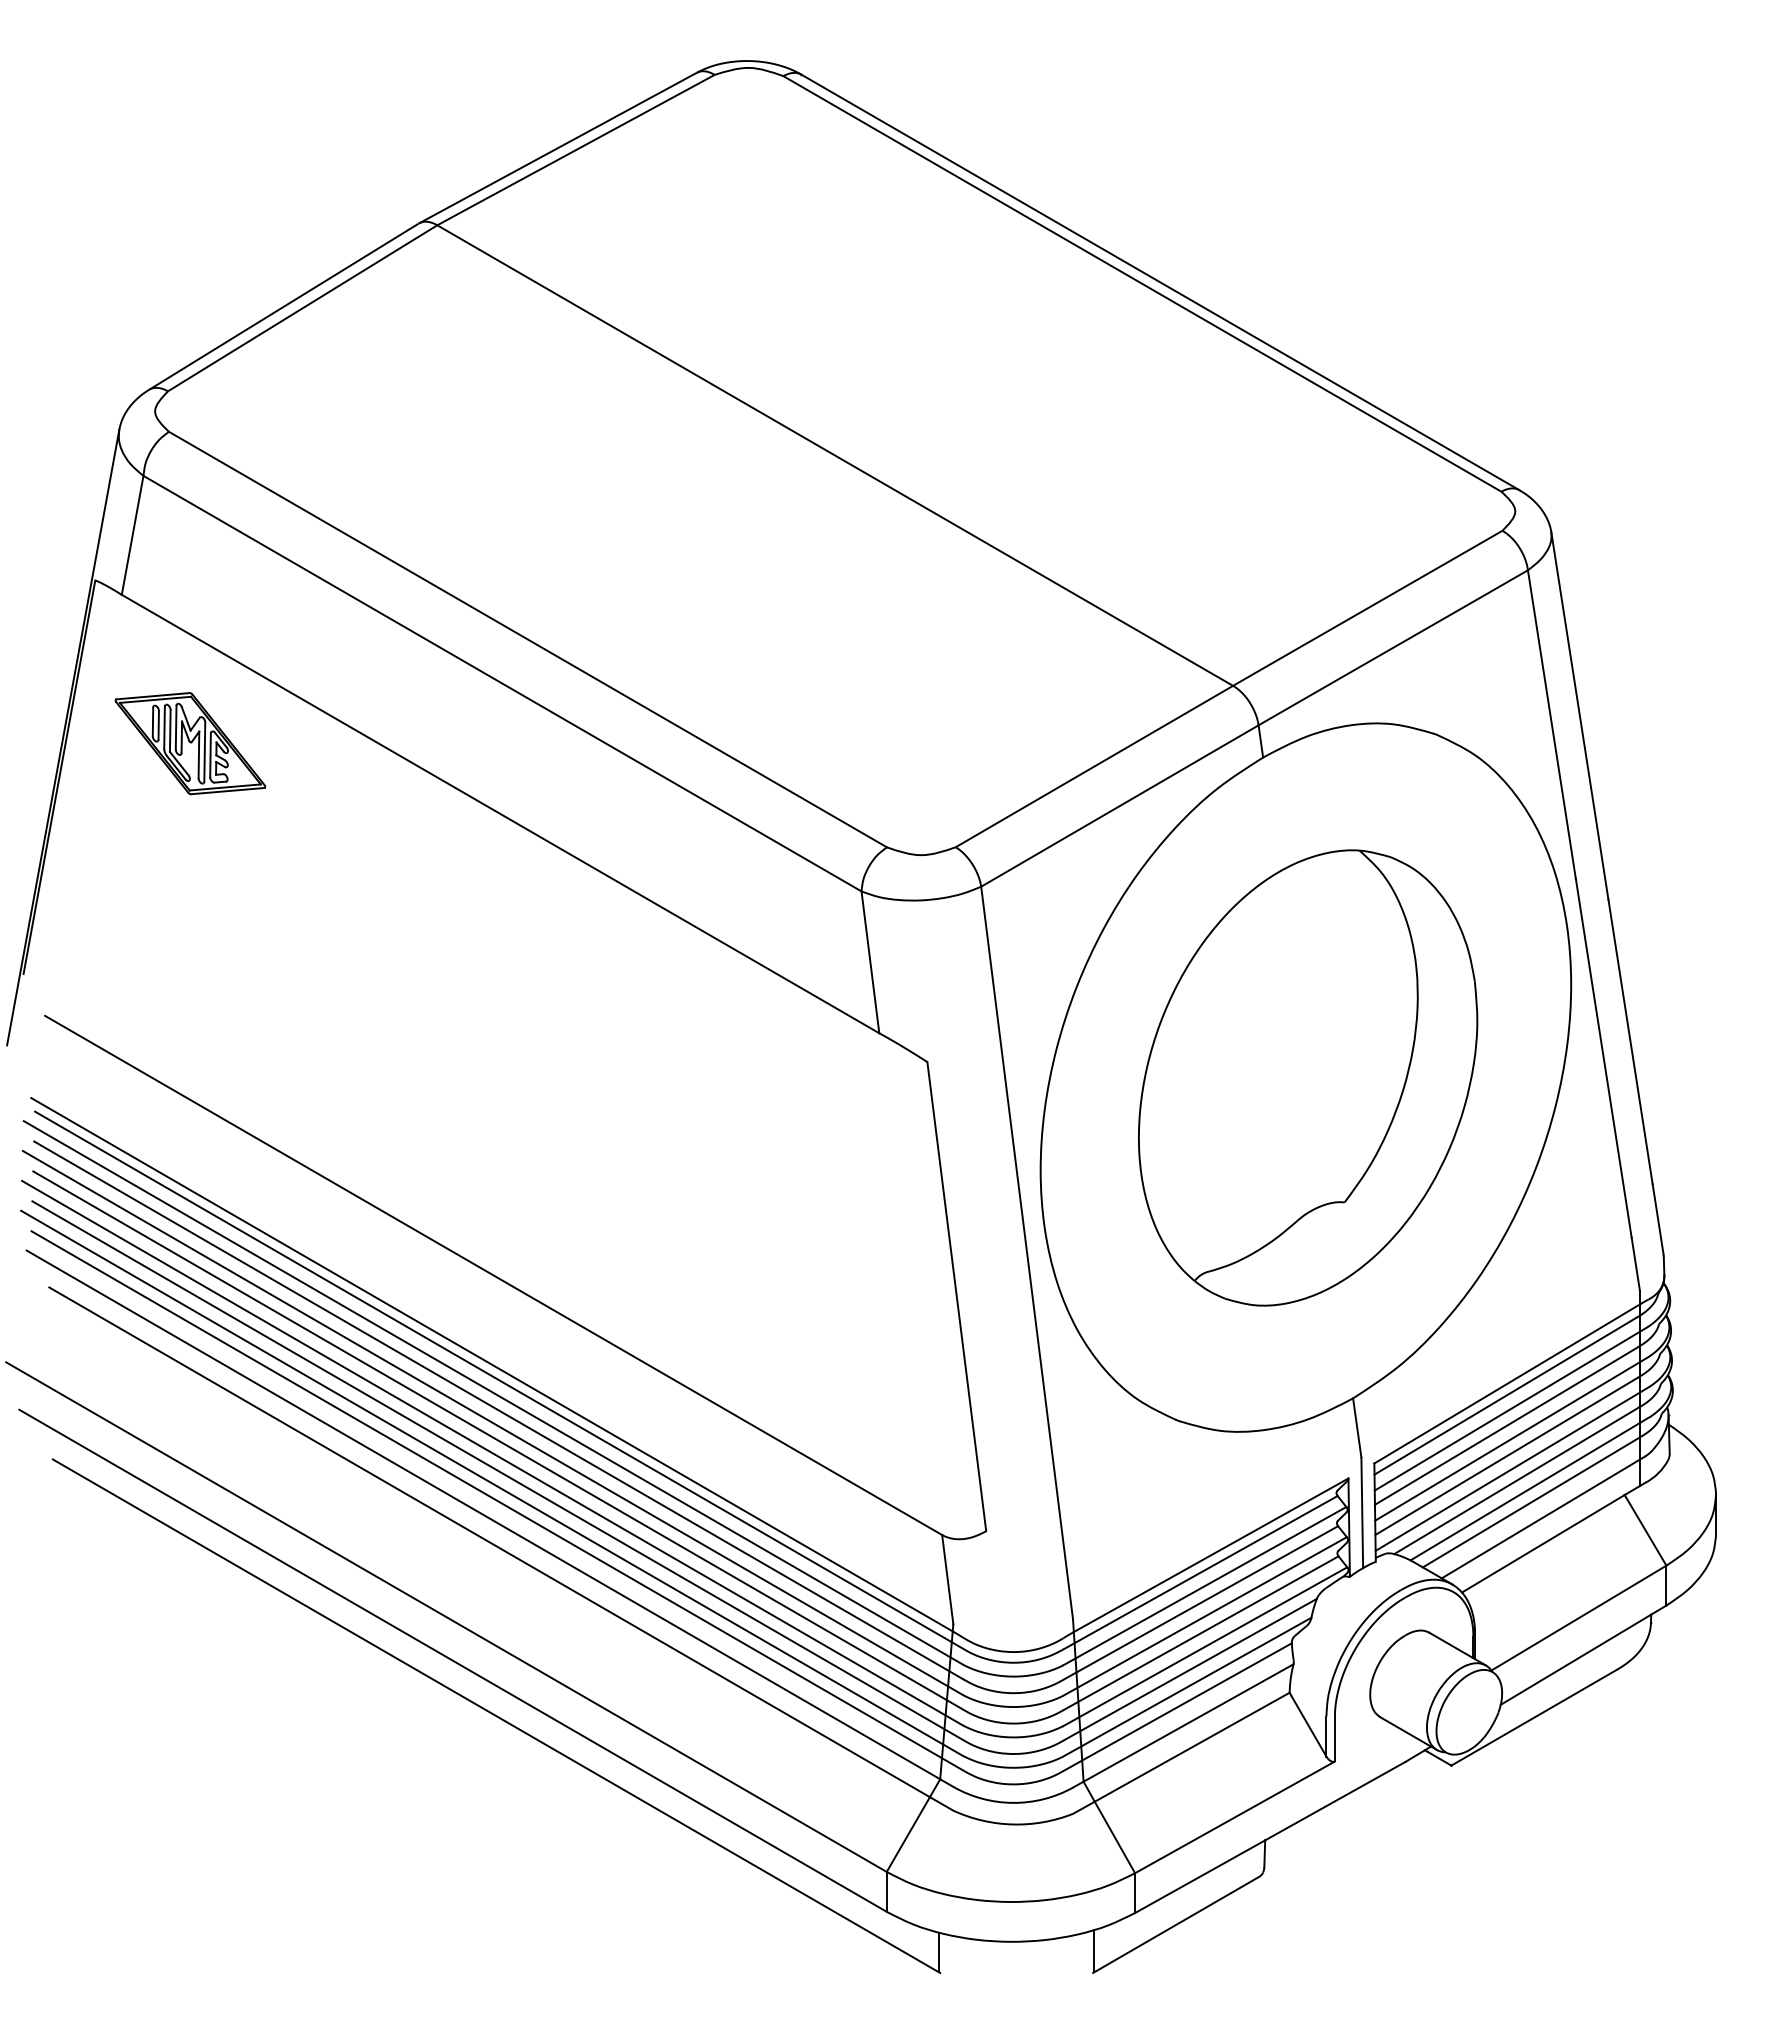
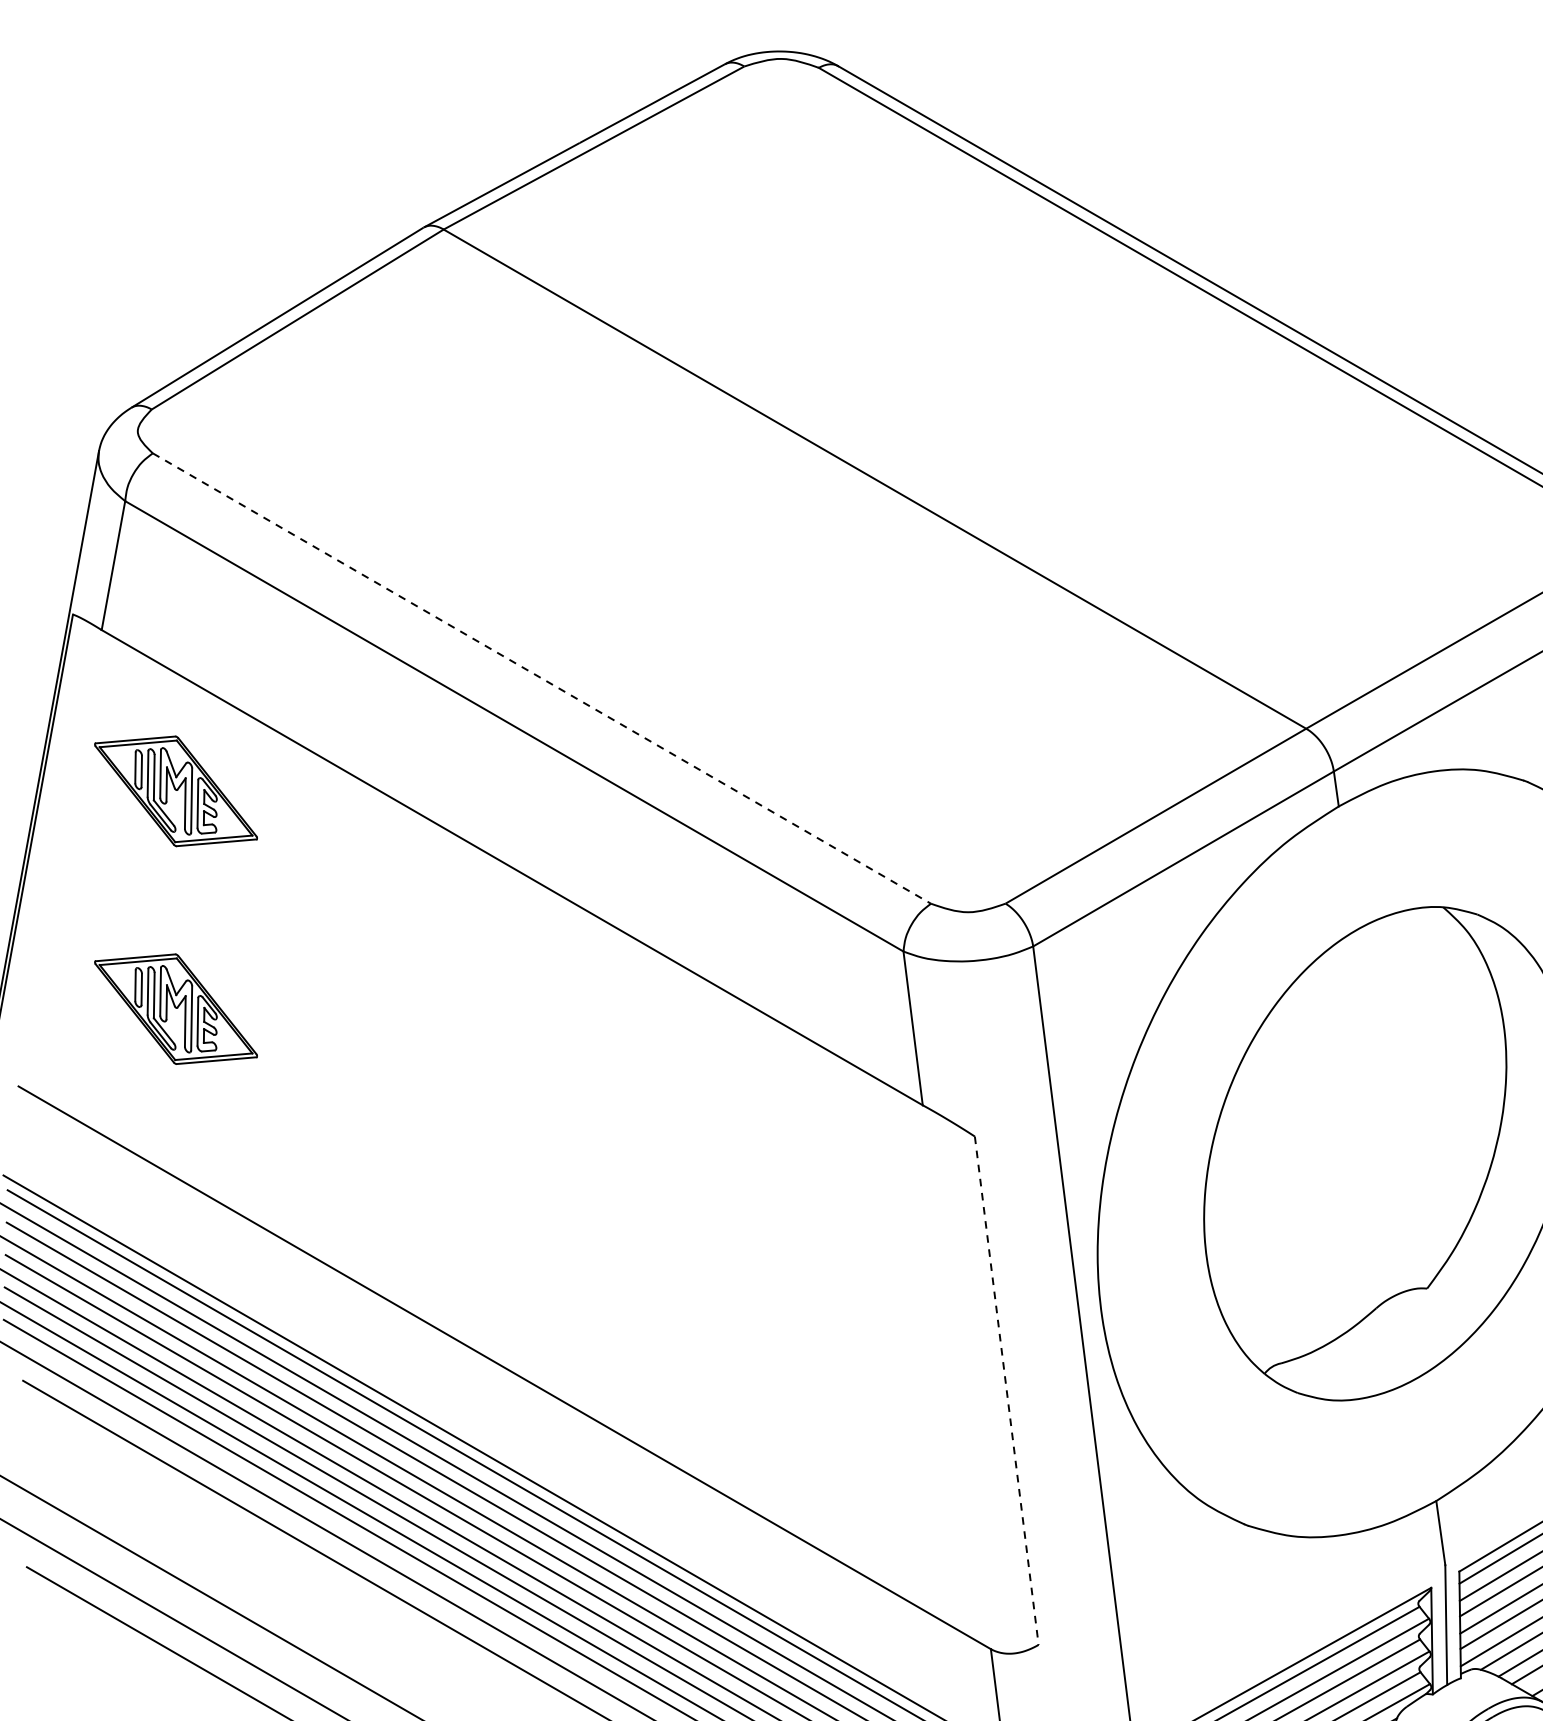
line: (527, 639) -> (541, 678), solid -> dashed
part: (190, 944) -> (176, 1009), added
line: (956, 1297) -> (1006, 1391), solid -> dashed

